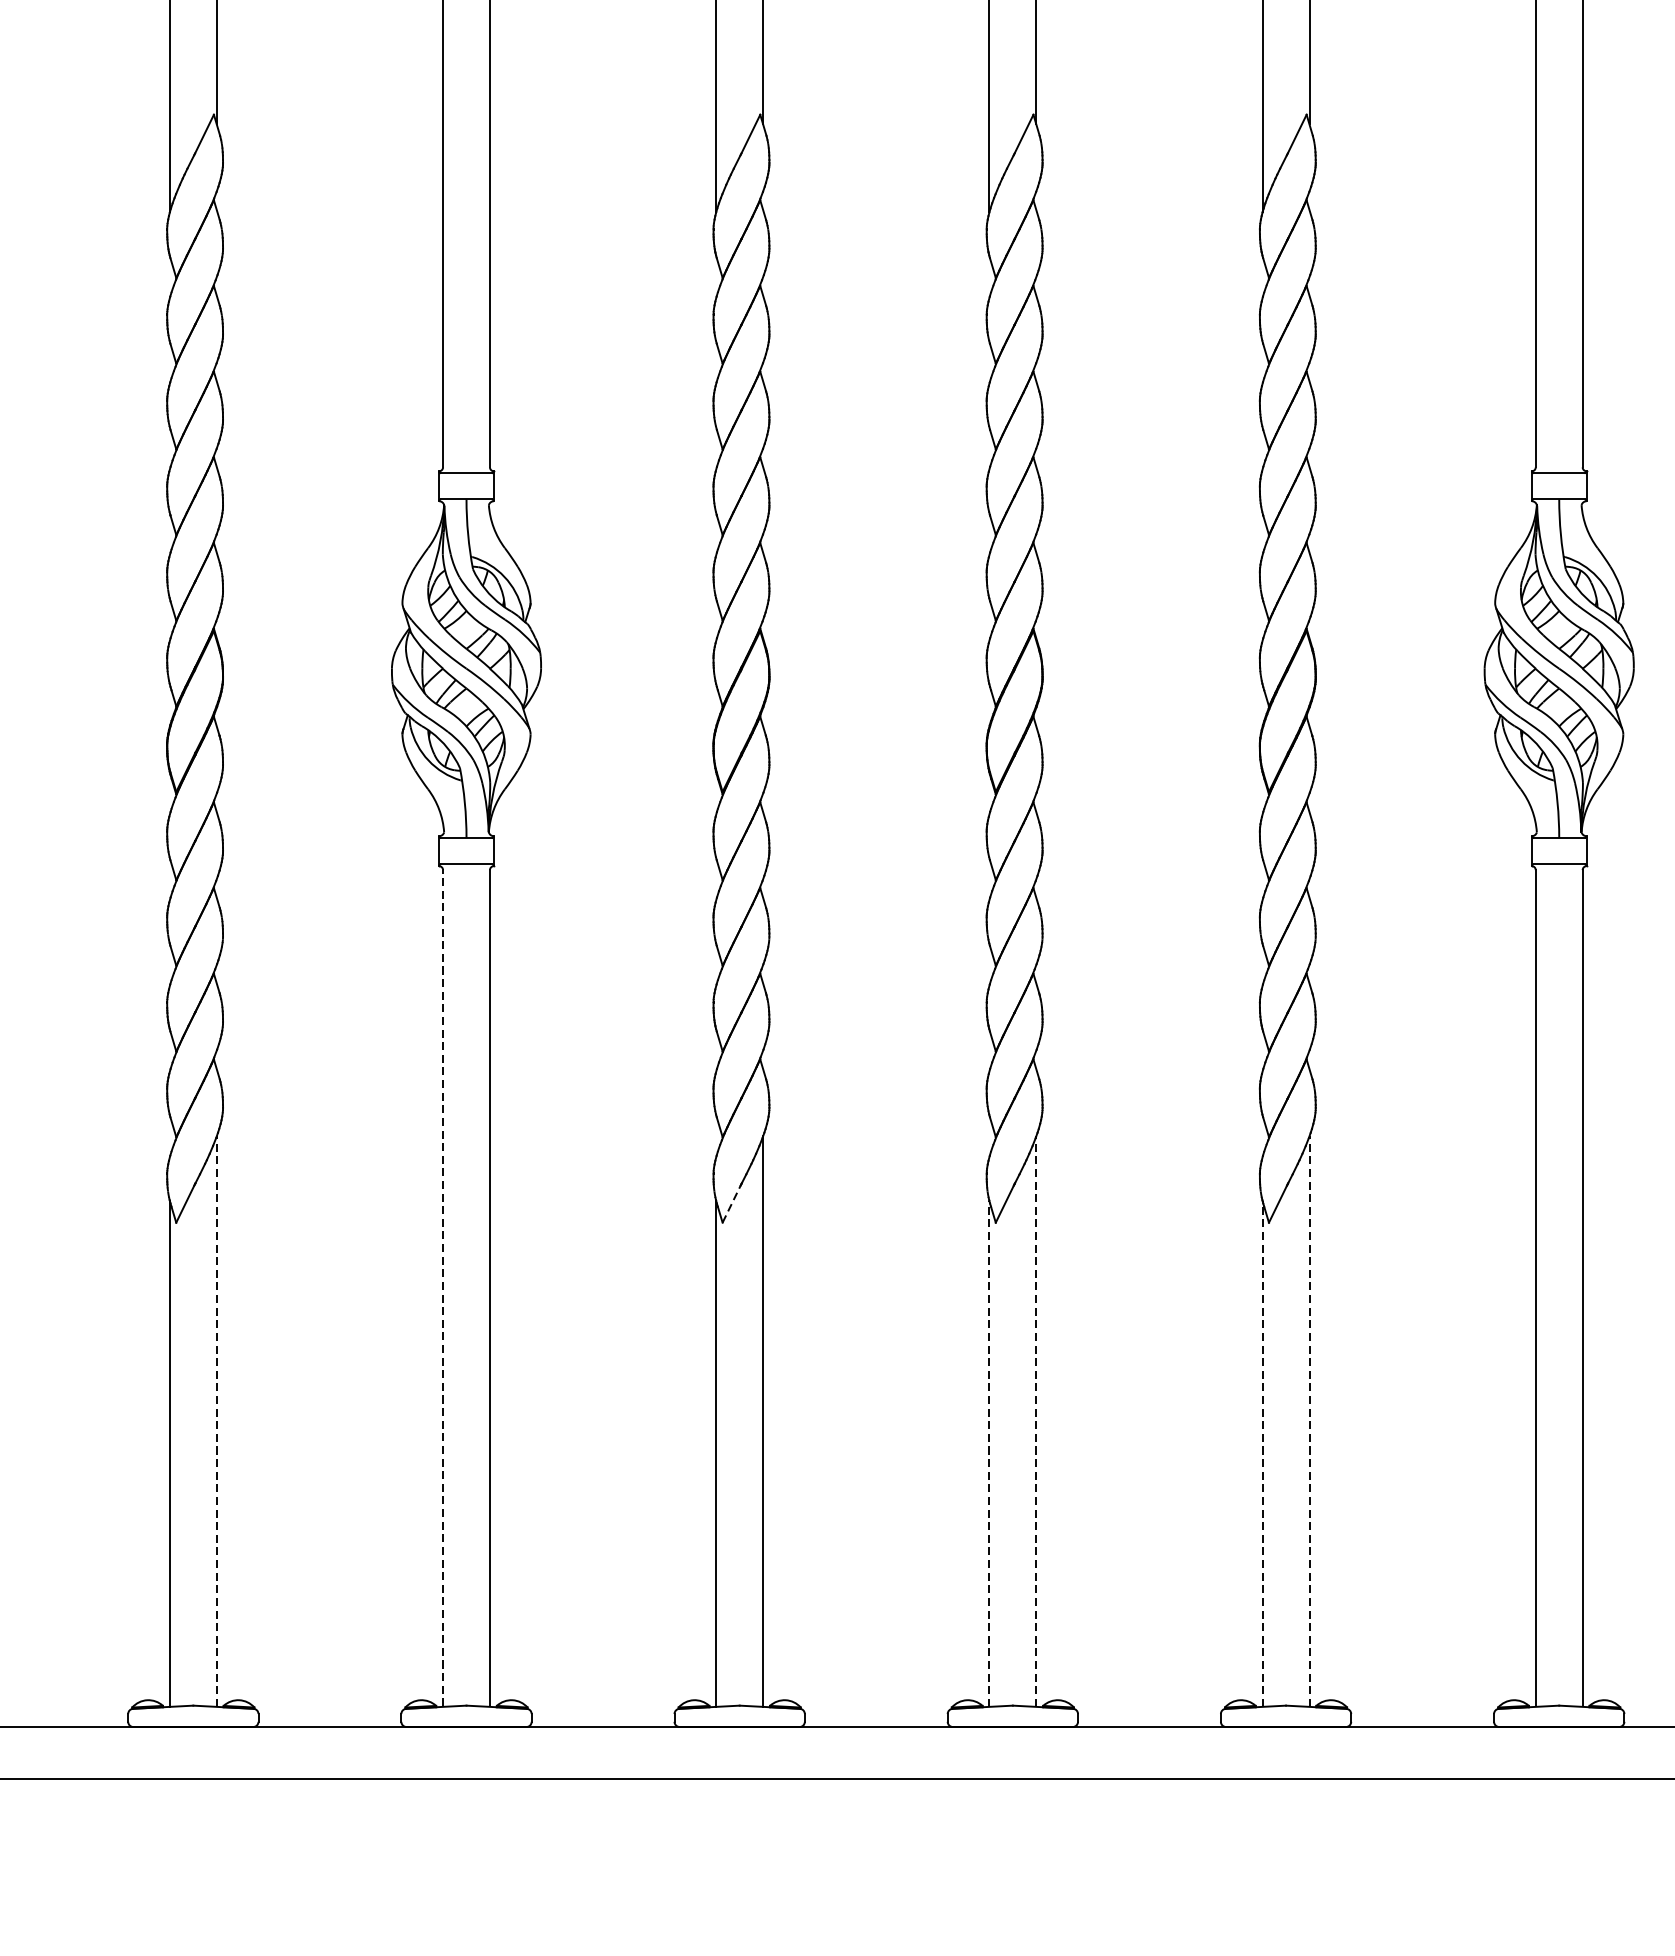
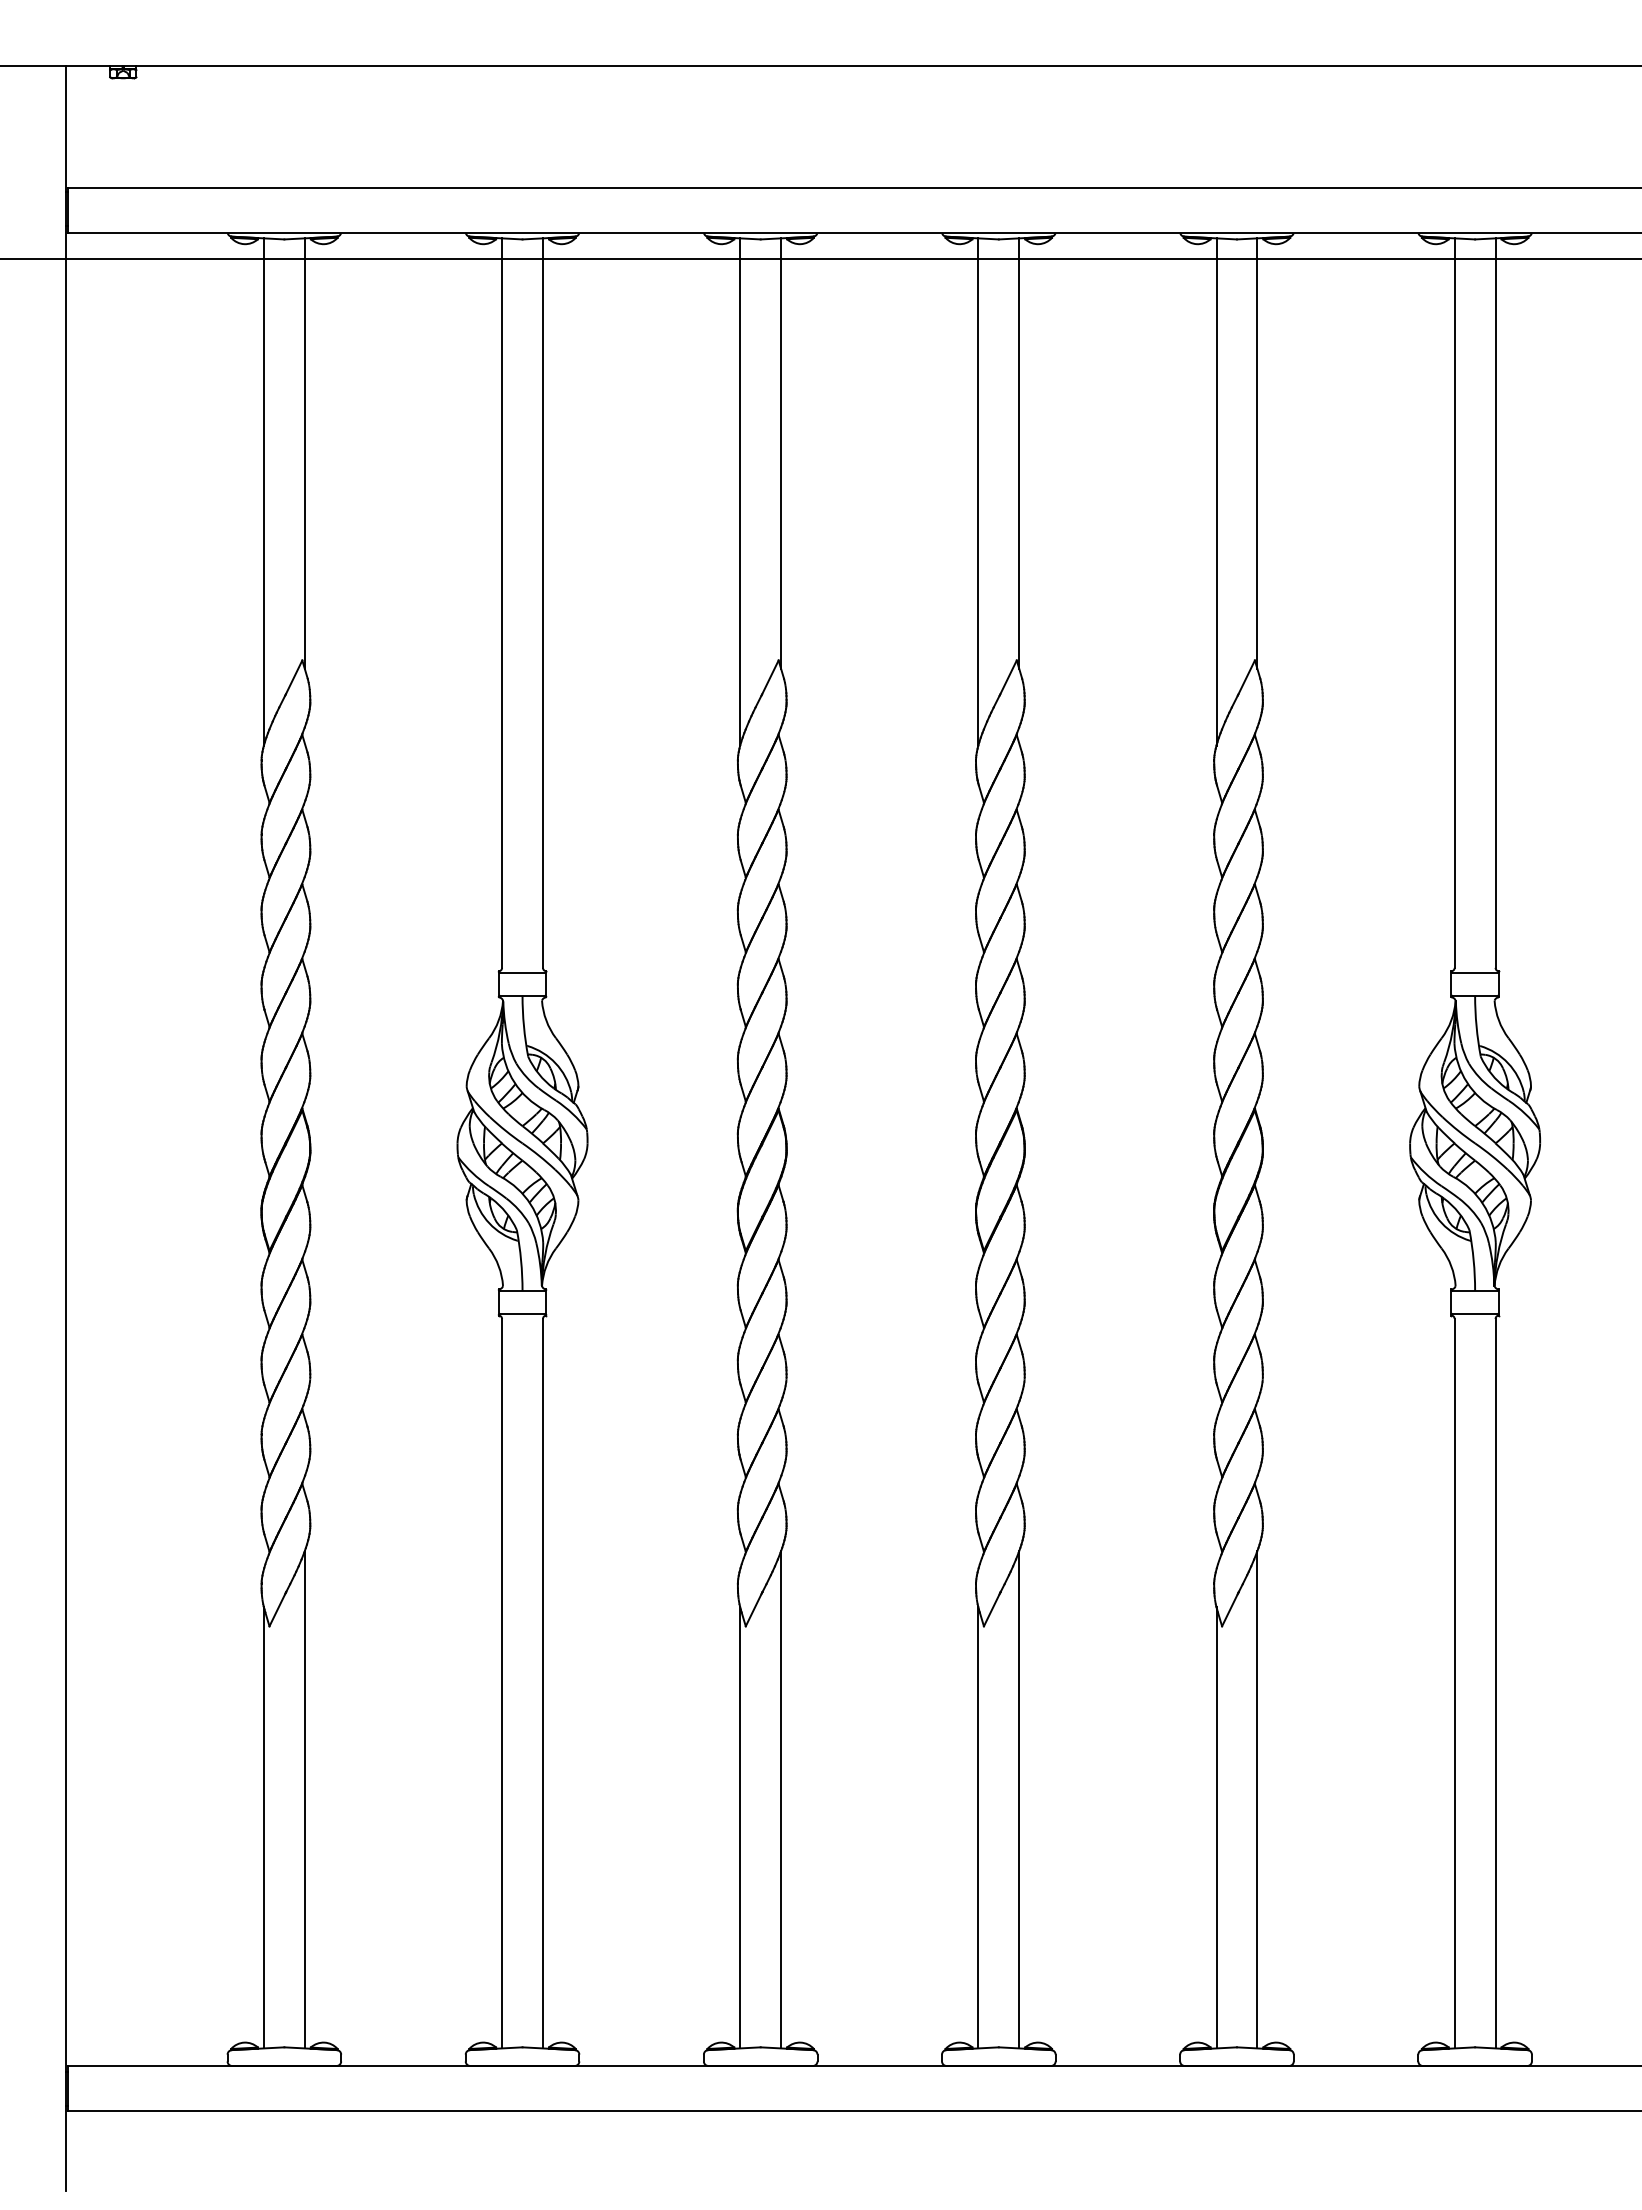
line: (732, 1203) -> (754, 1609), dashed -> solid
line: (443, 1288) -> (502, 1683), dashed -> solid
line: (216, 1421) -> (304, 1799), dashed -> solid
line: (1036, 1421) -> (1019, 1799), dashed -> solid
line: (1309, 1421) -> (1257, 1799), dashed -> solid
line: (989, 1453) -> (978, 1827), dashed -> solid
line: (1262, 1453) -> (1216, 1827), dashed -> solid

